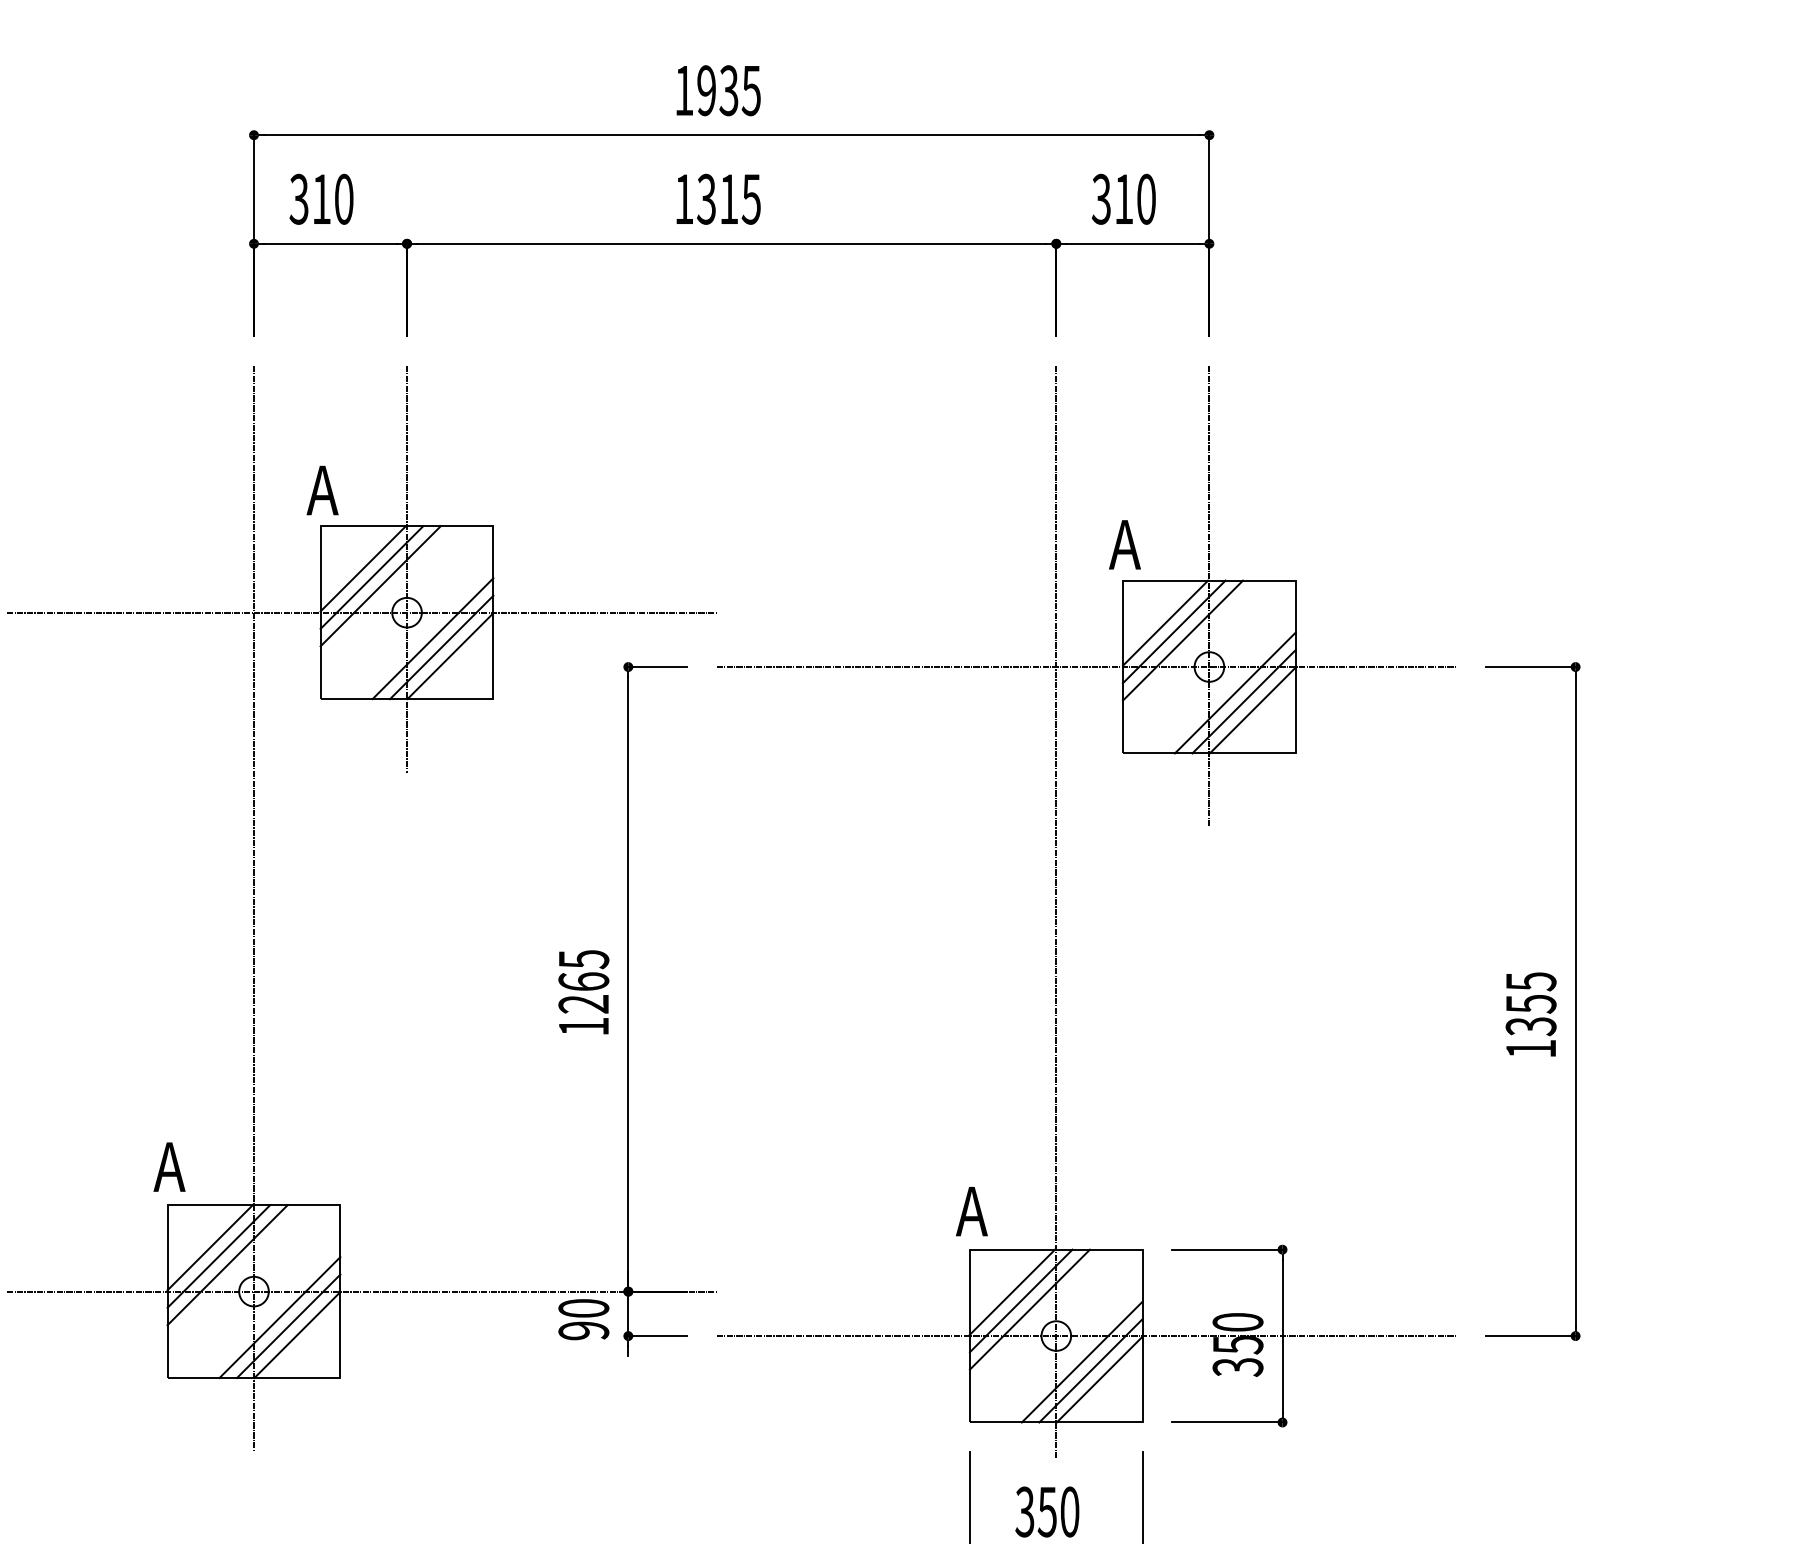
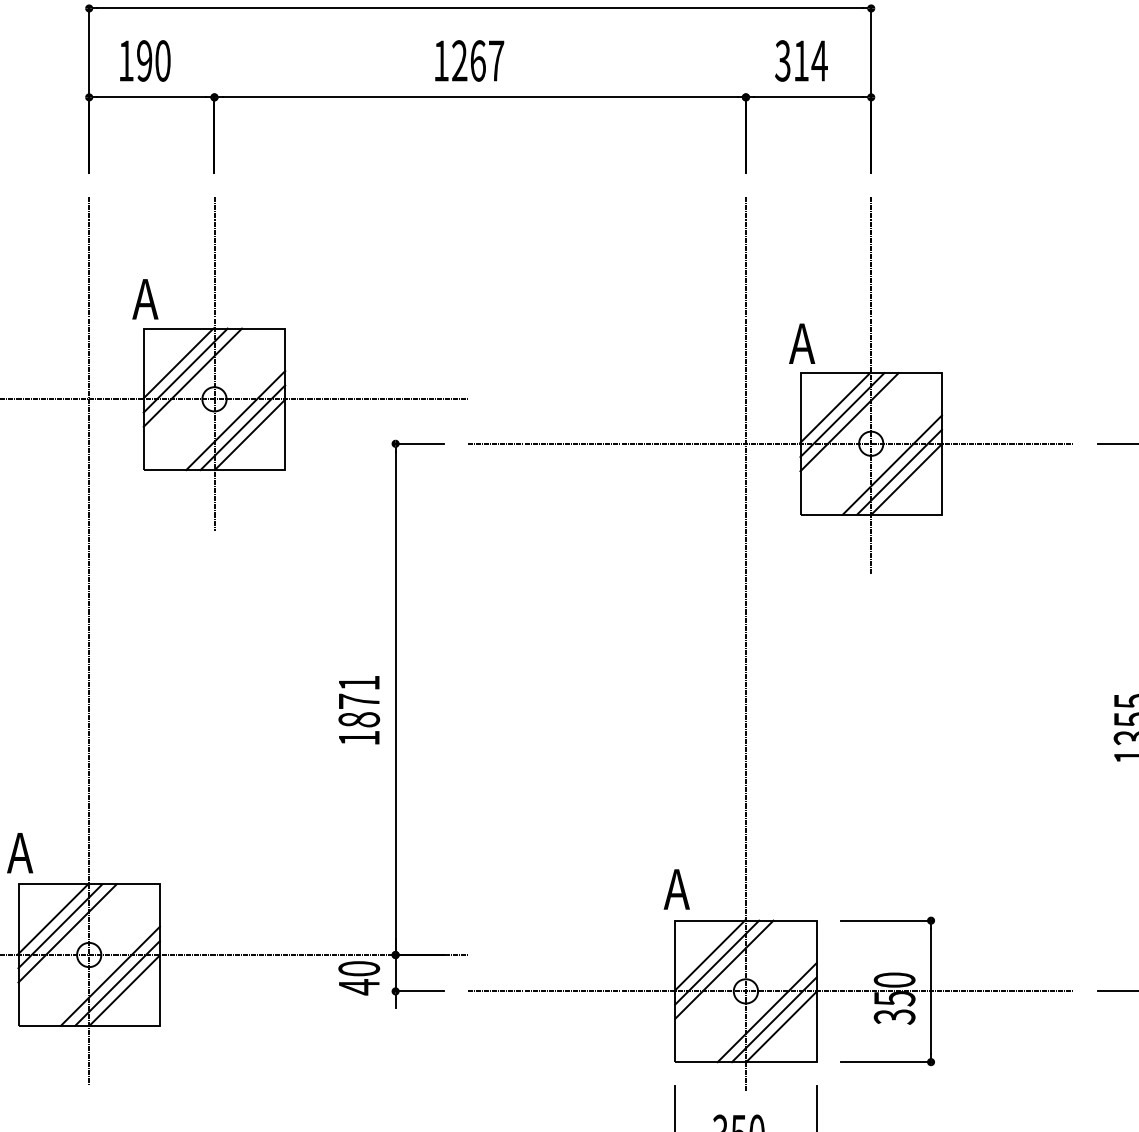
text: (309, 198) -> (134, 60), 310 -> 190
text: (728, 198) -> (477, 60), 1315 -> 1267
text: (1146, 198) -> (819, 60), 310 -> 314
text: (583, 981) -> (358, 701), 1265 -> 1871
text: (583, 1330) -> (358, 986), 90 -> 40

